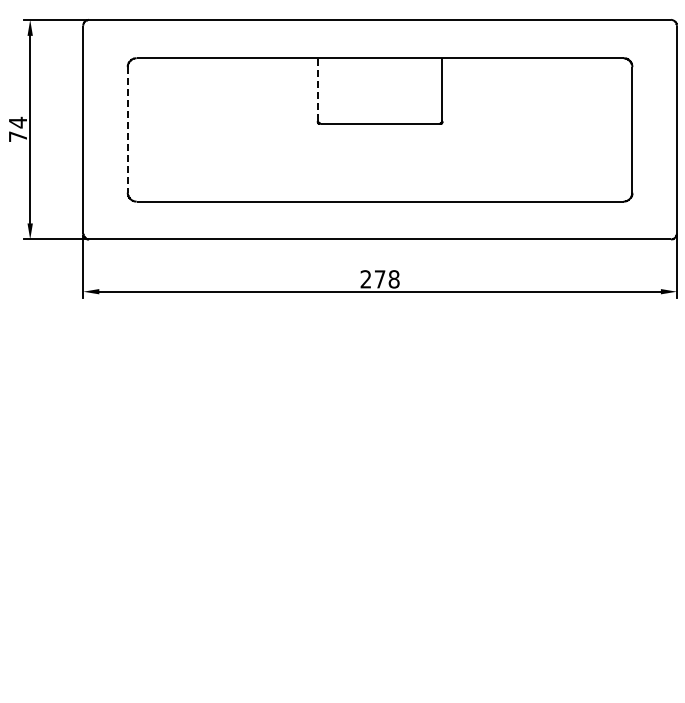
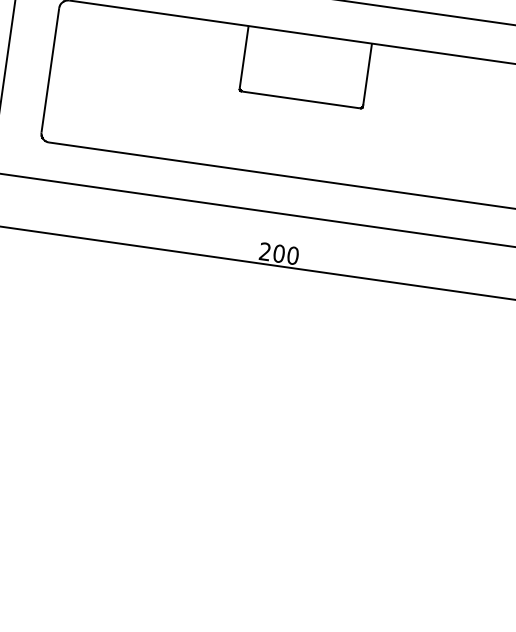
line: (317, 89) -> (243, 56), dashed -> solid
line: (127, 129) -> (50, 69), dashed -> solid
text: (386, 279) -> (285, 254), 278 -> 200

